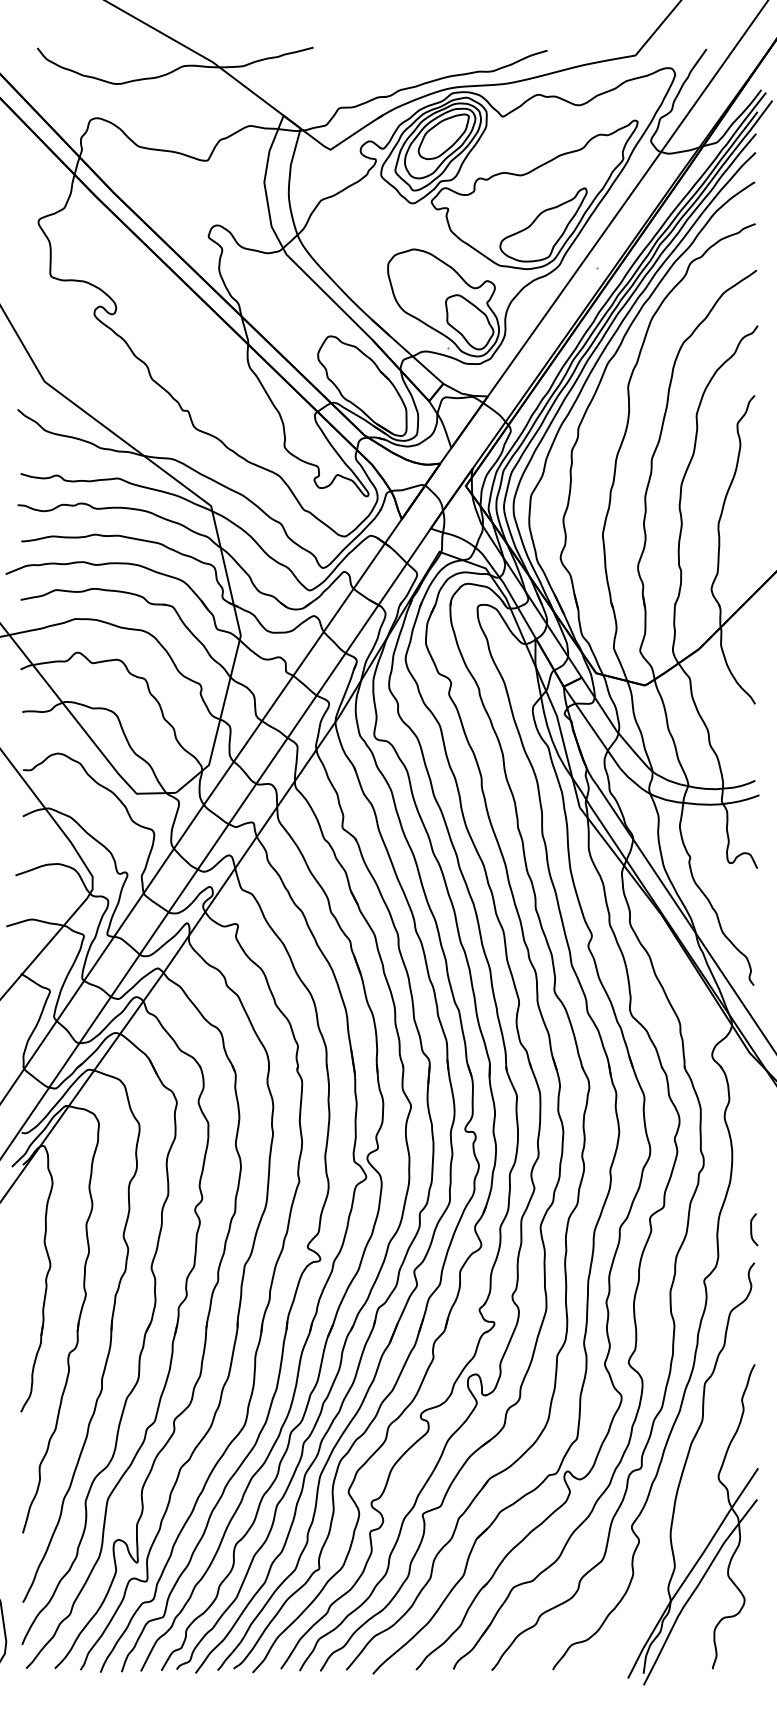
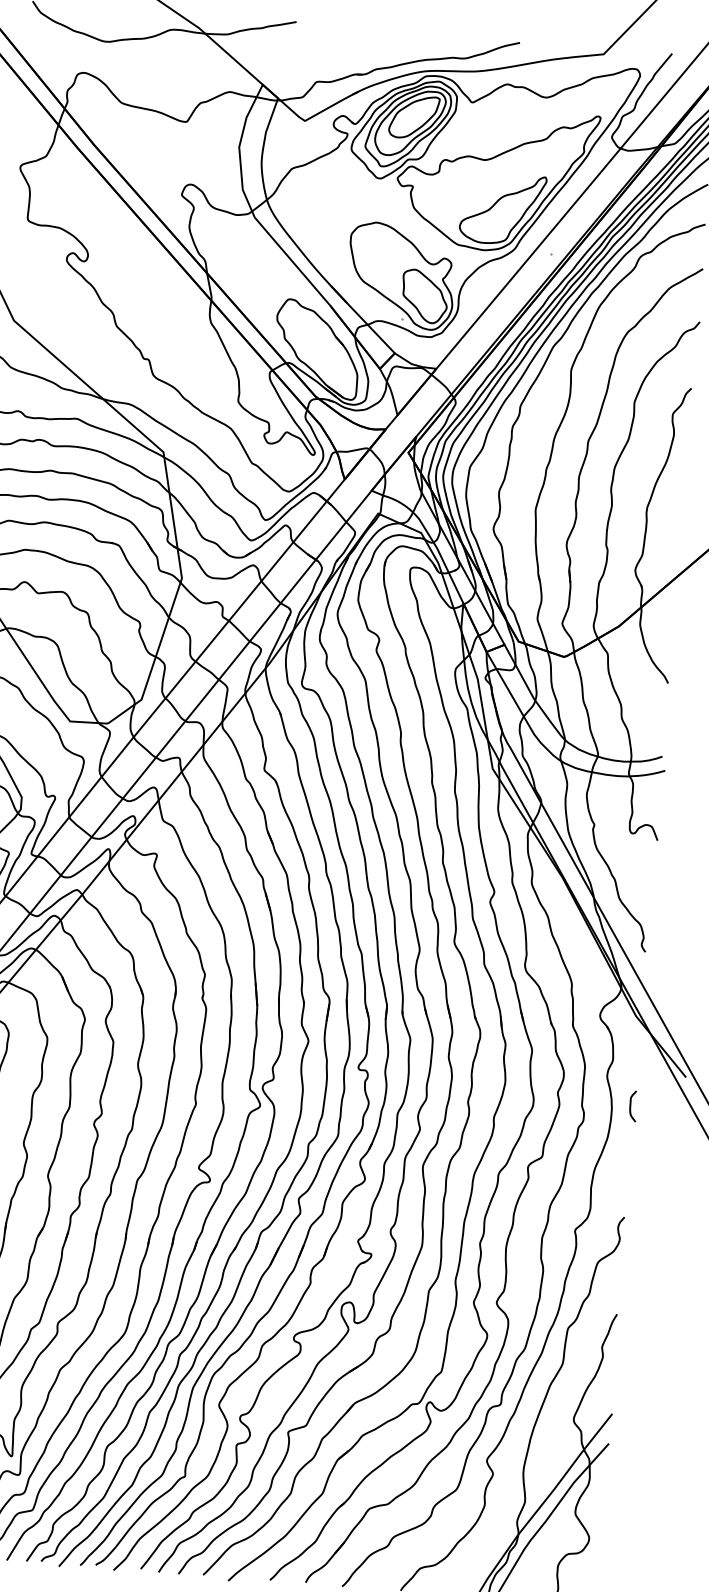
curve: (752, 1229) -> (631, 1105), moved

